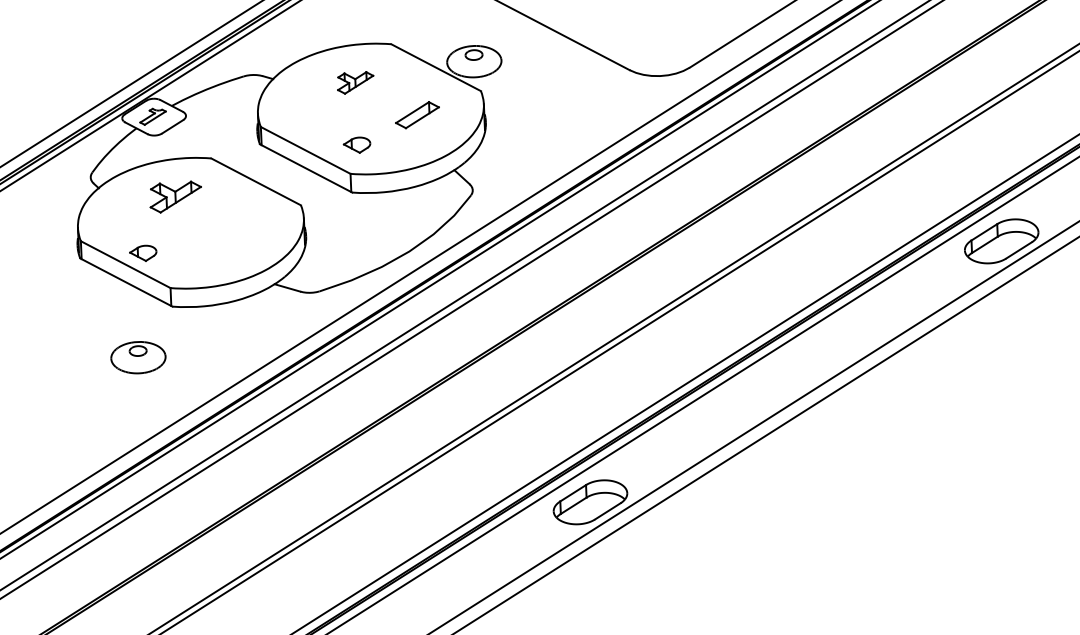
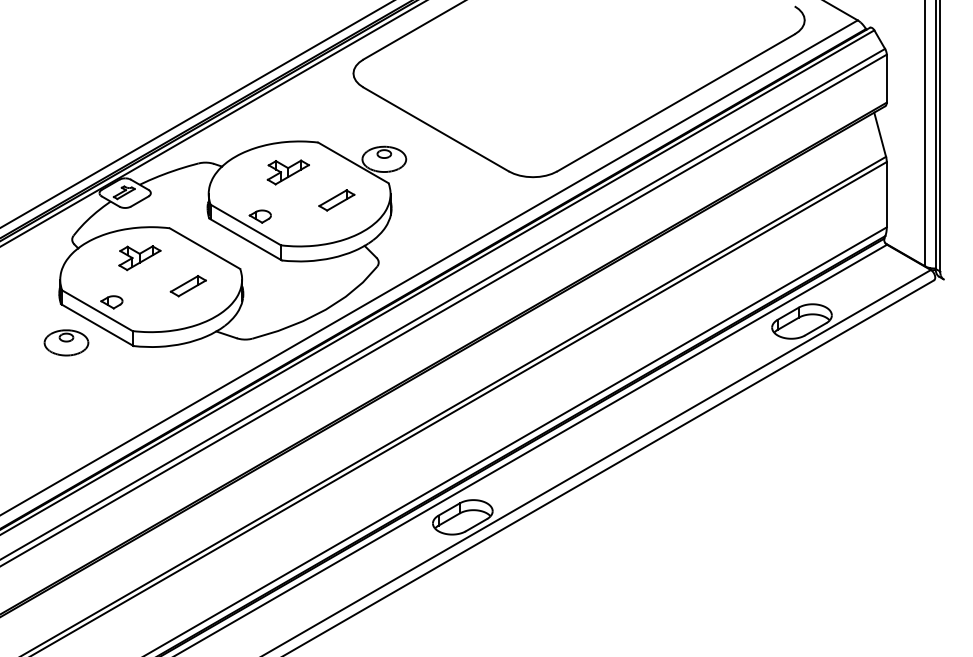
part: (354, 83) -> (287, 172), size x1.43
part: (356, 145) -> (259, 216), moved
part: (236, 229) -> (187, 286), added
part: (138, 357) -> (66, 342), moved

